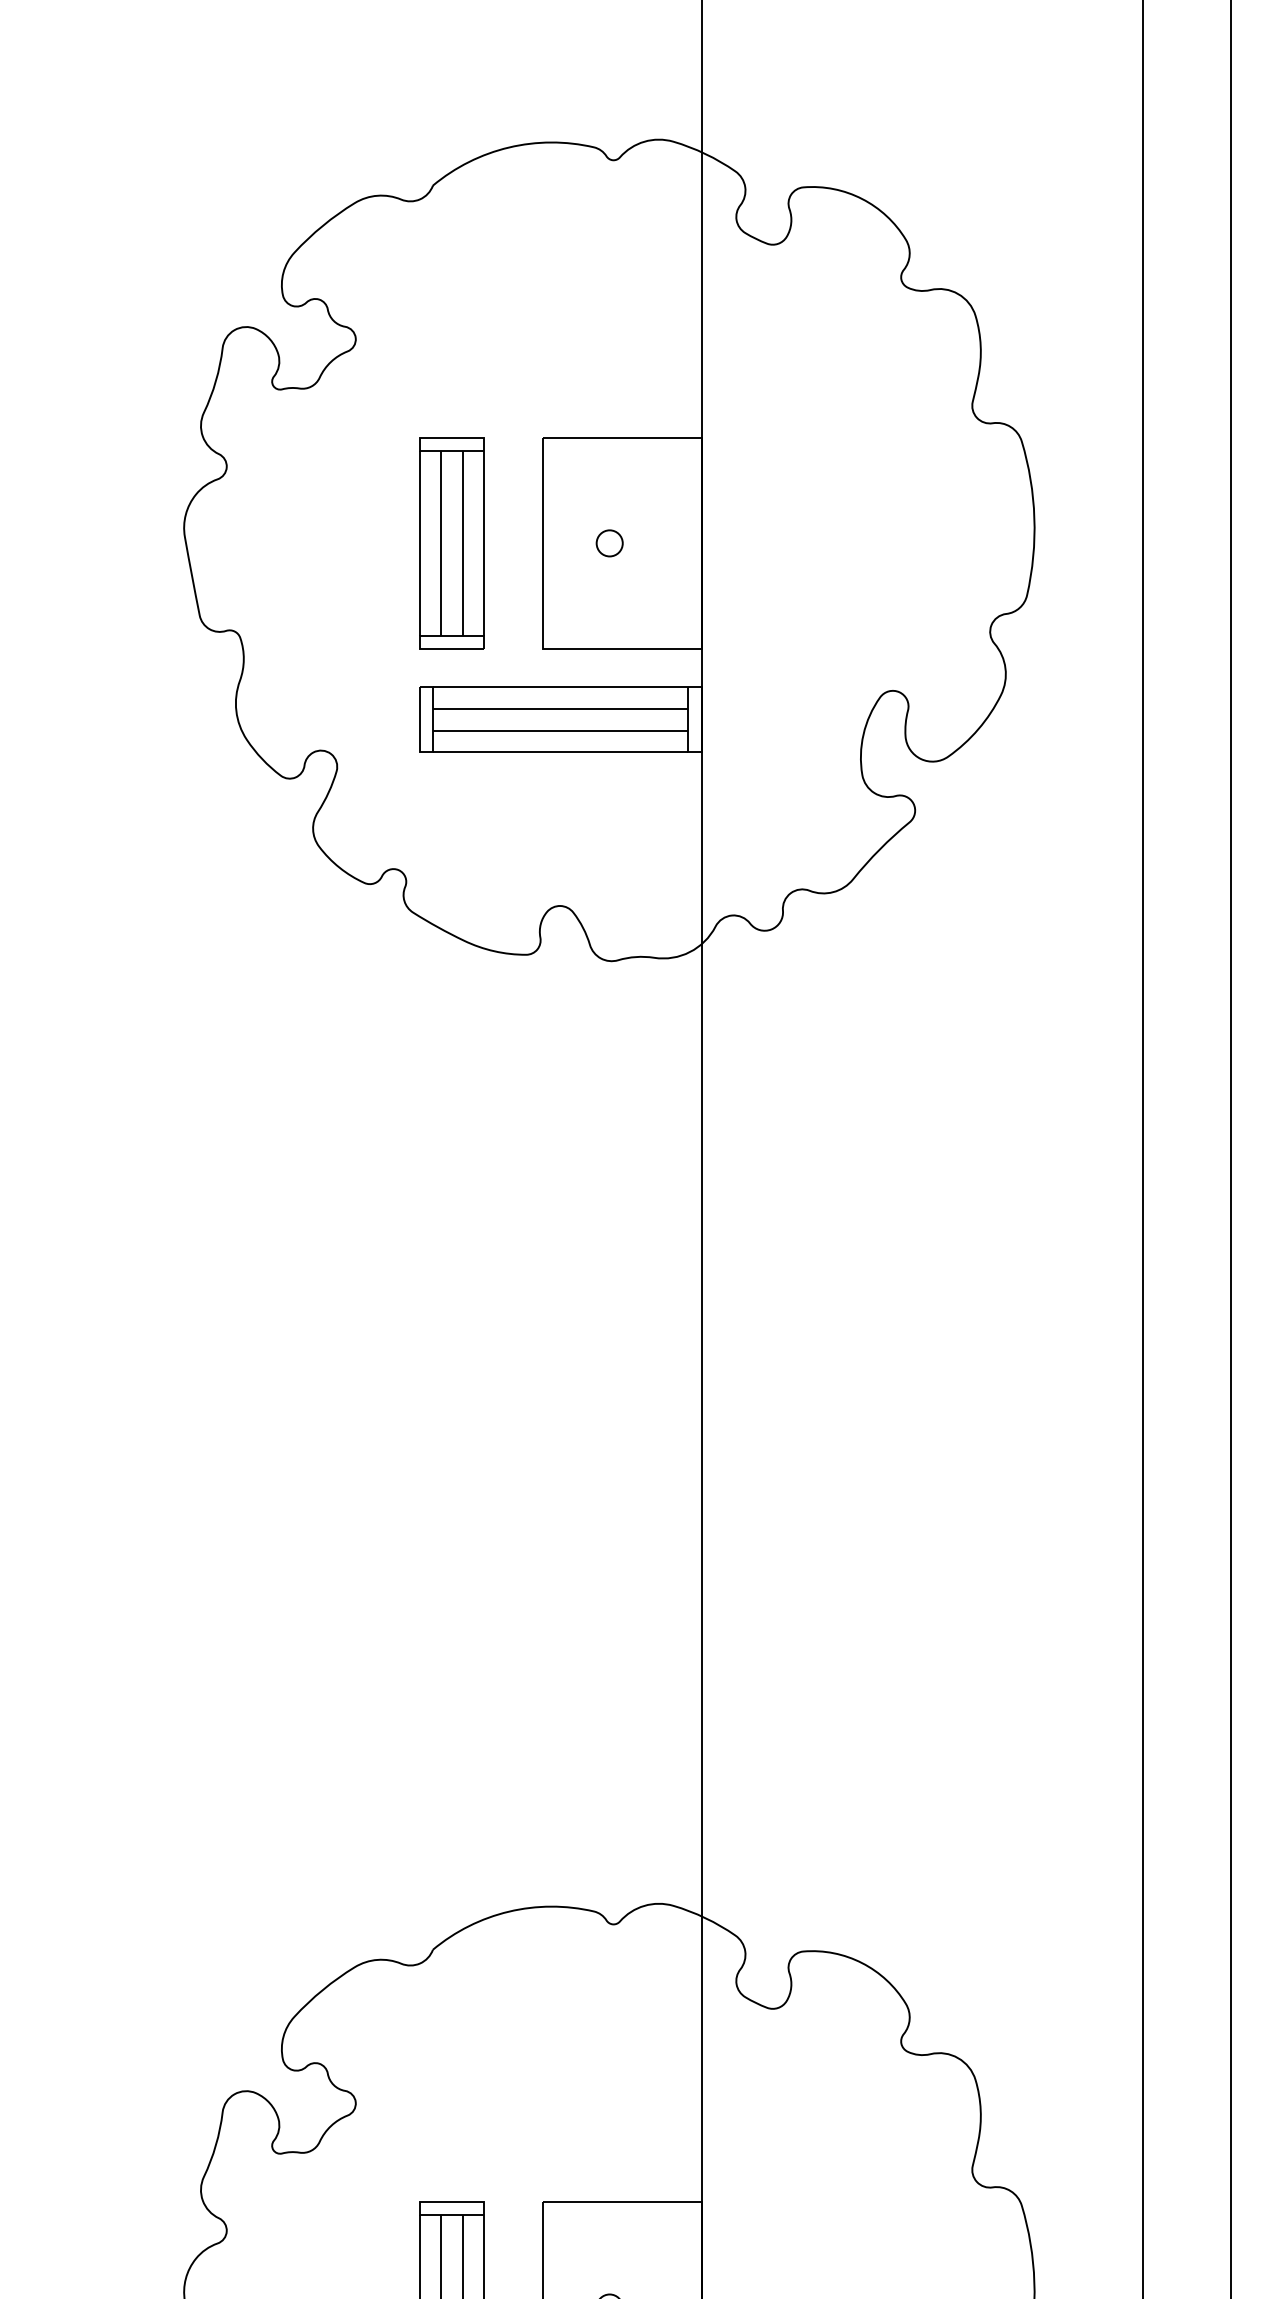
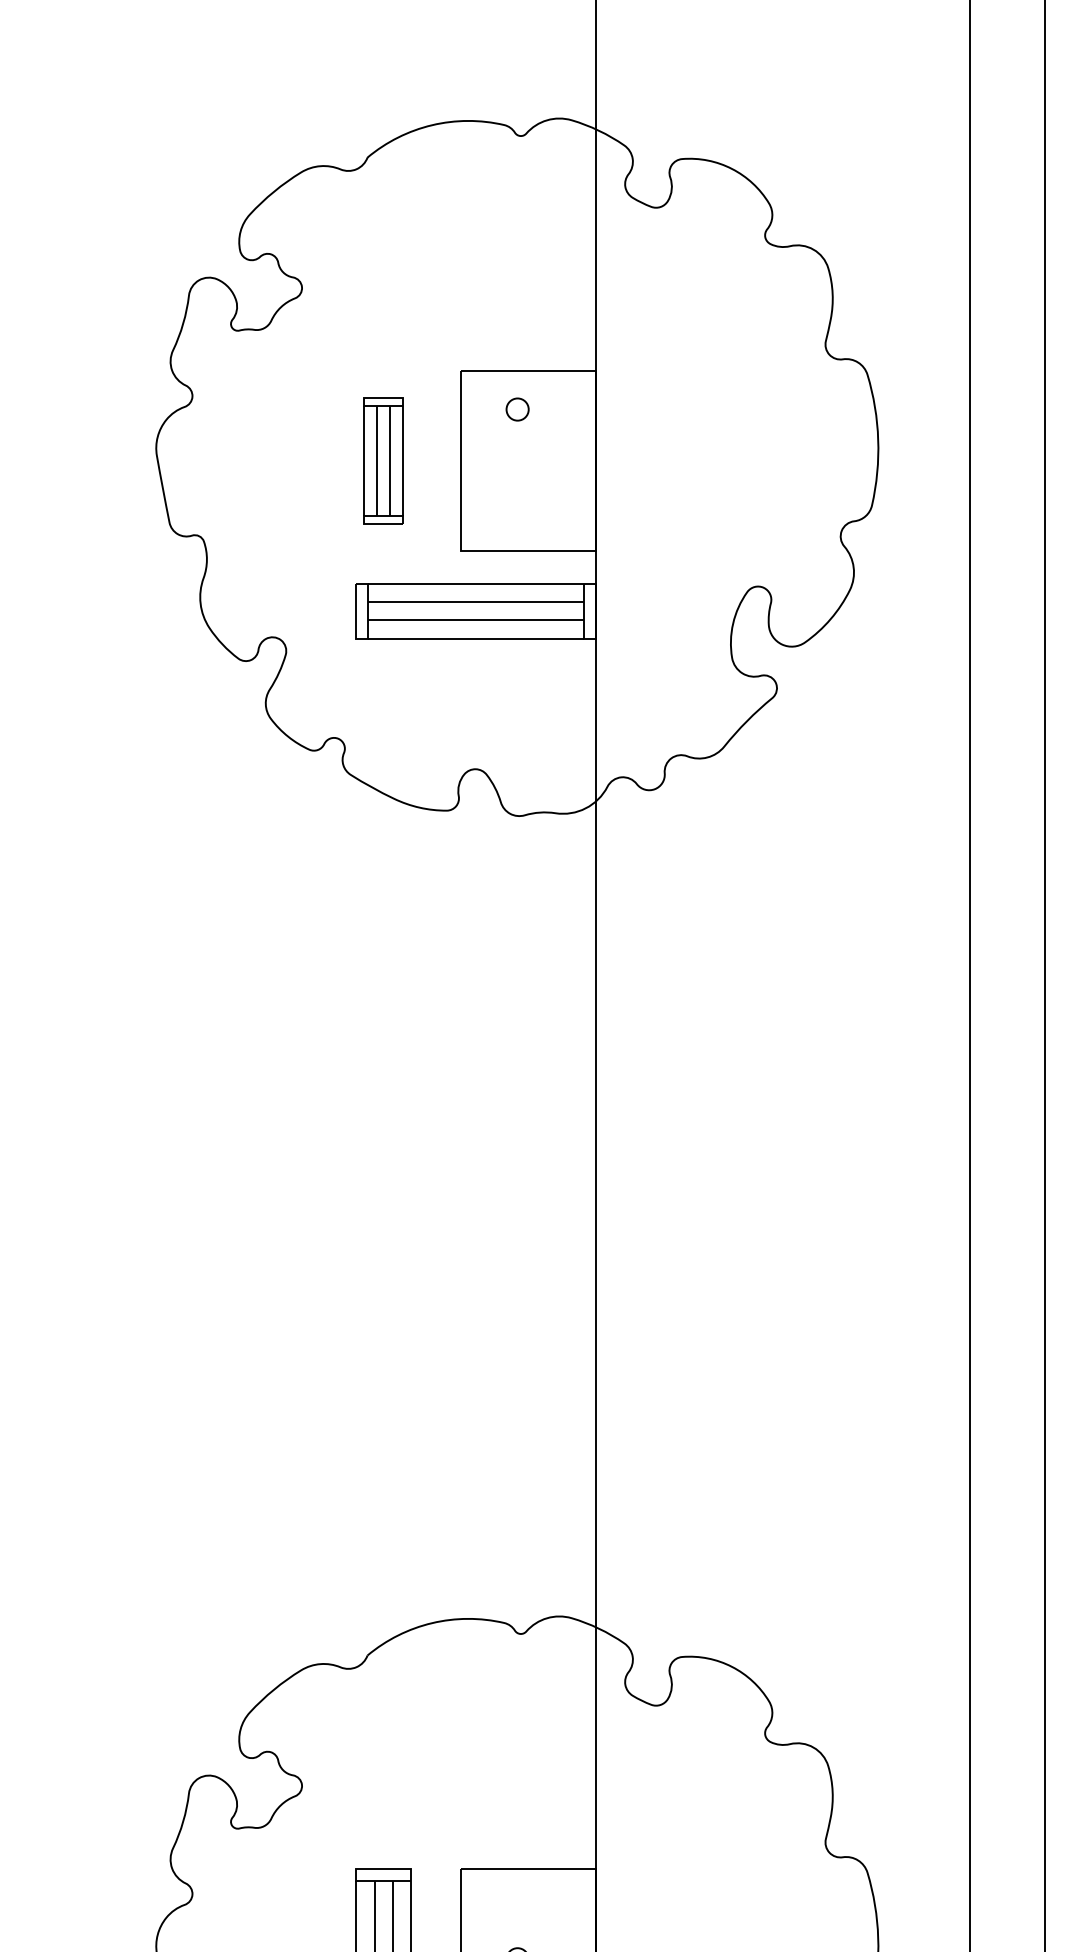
part: (451, 543) -> (383, 461), size x0.7
circle: (609, 543) -> (517, 409), moved

